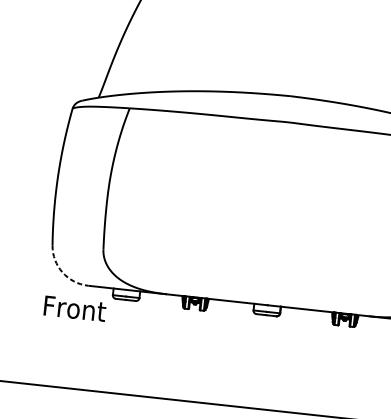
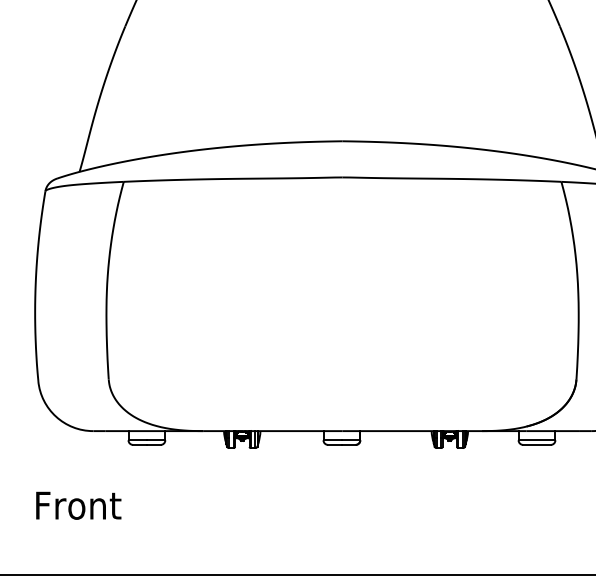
arc: (62, 272) -> (56, 416), dashed -> solid
text: (74, 308) -> (78, 505), moved

